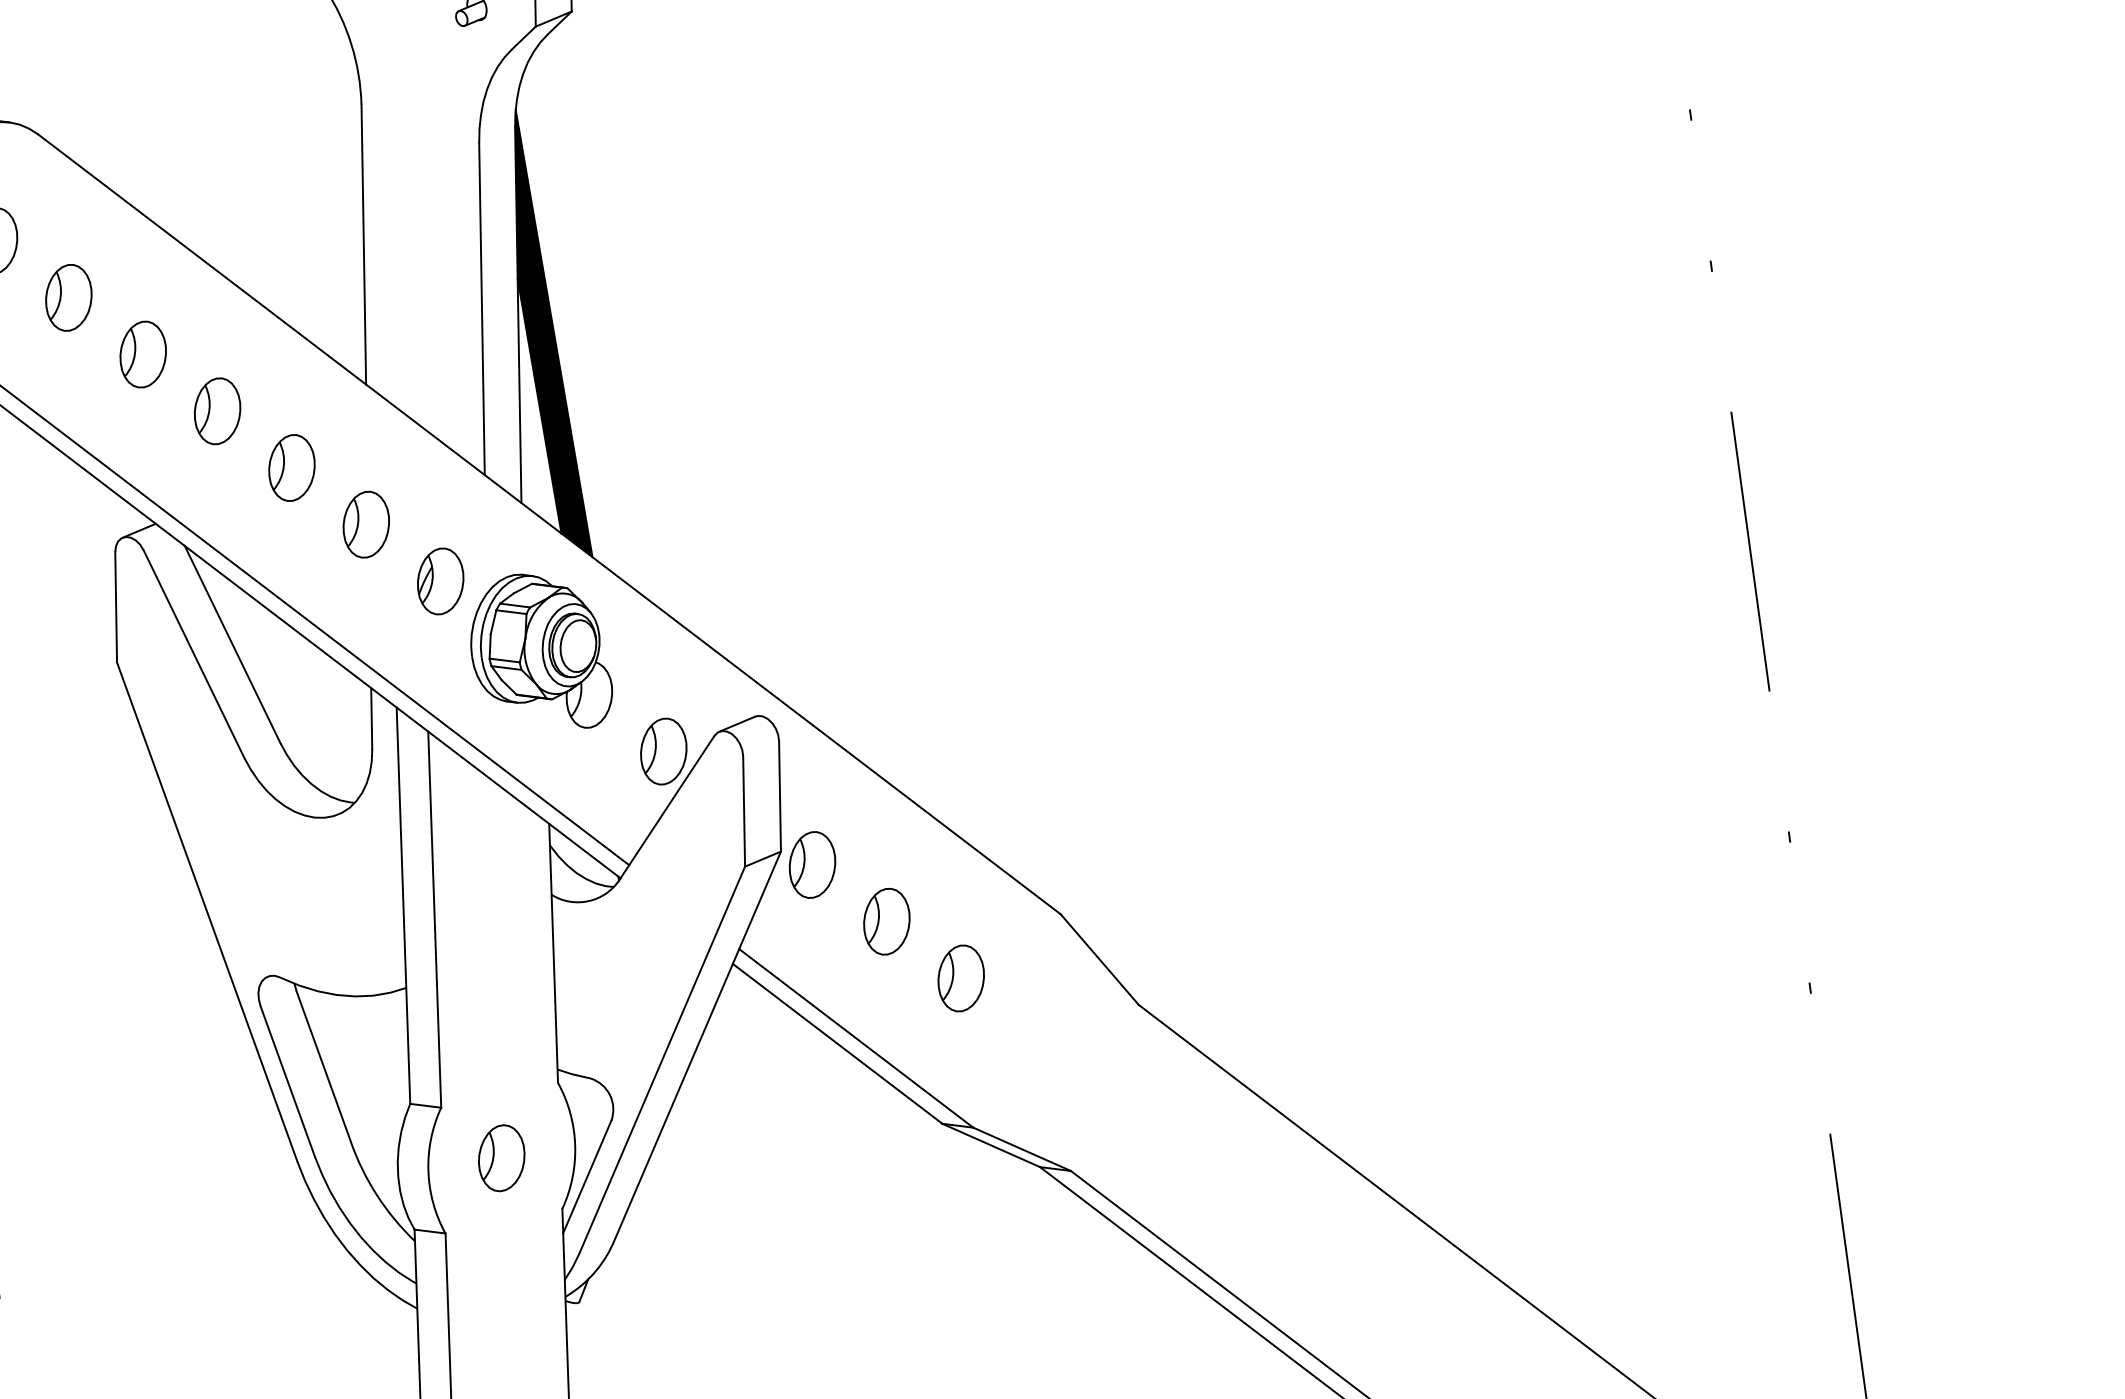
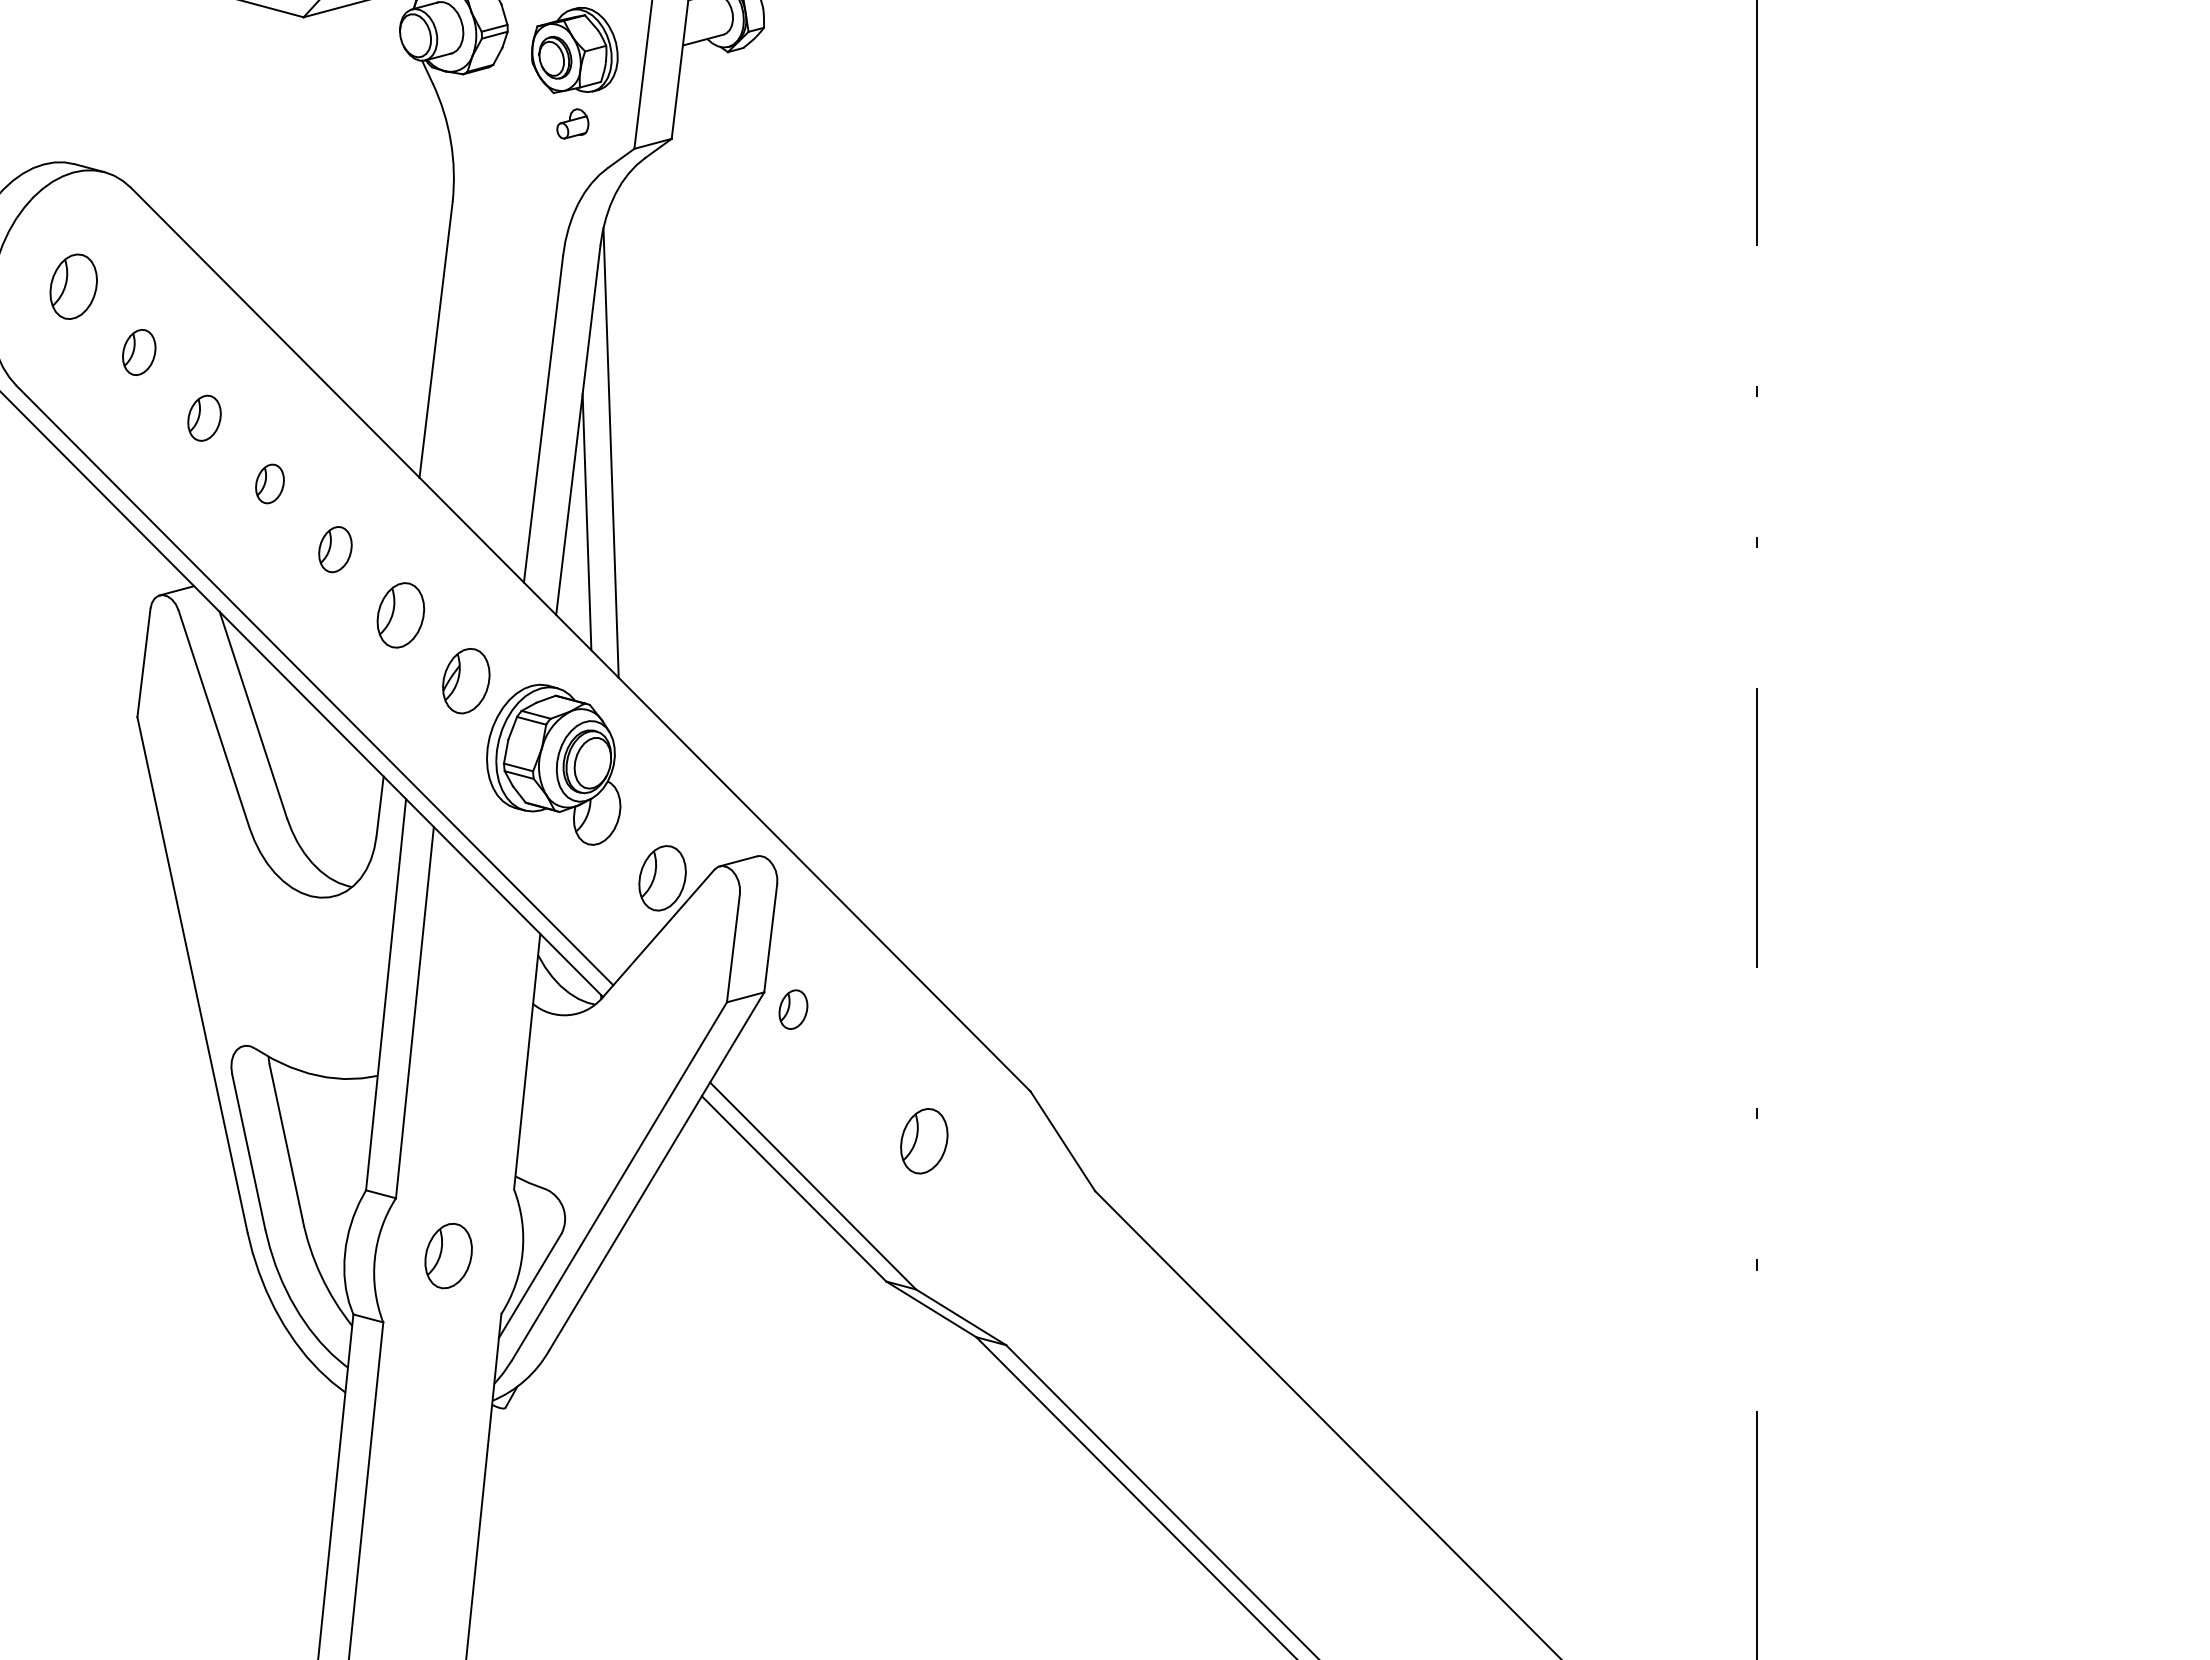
part: (69, 297) -> (139, 352), size x0.7
fill: (543, 334) -> (600, 452), removed
part: (143, 354) -> (204, 418), size x0.7
part: (217, 410) -> (269, 483), size x0.6
part: (292, 467) -> (335, 549), size x0.7
part: (812, 864) -> (793, 1009), size x0.6
part: (886, 921) -> (858, 1075), removed

